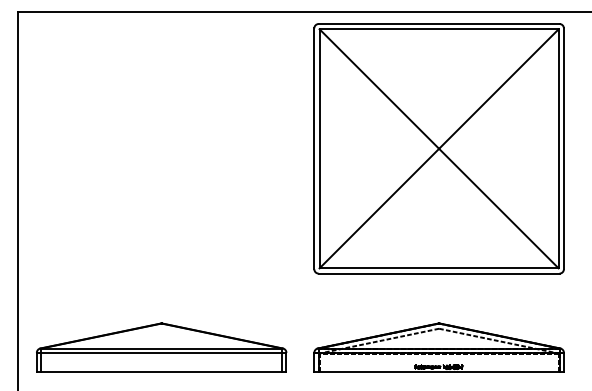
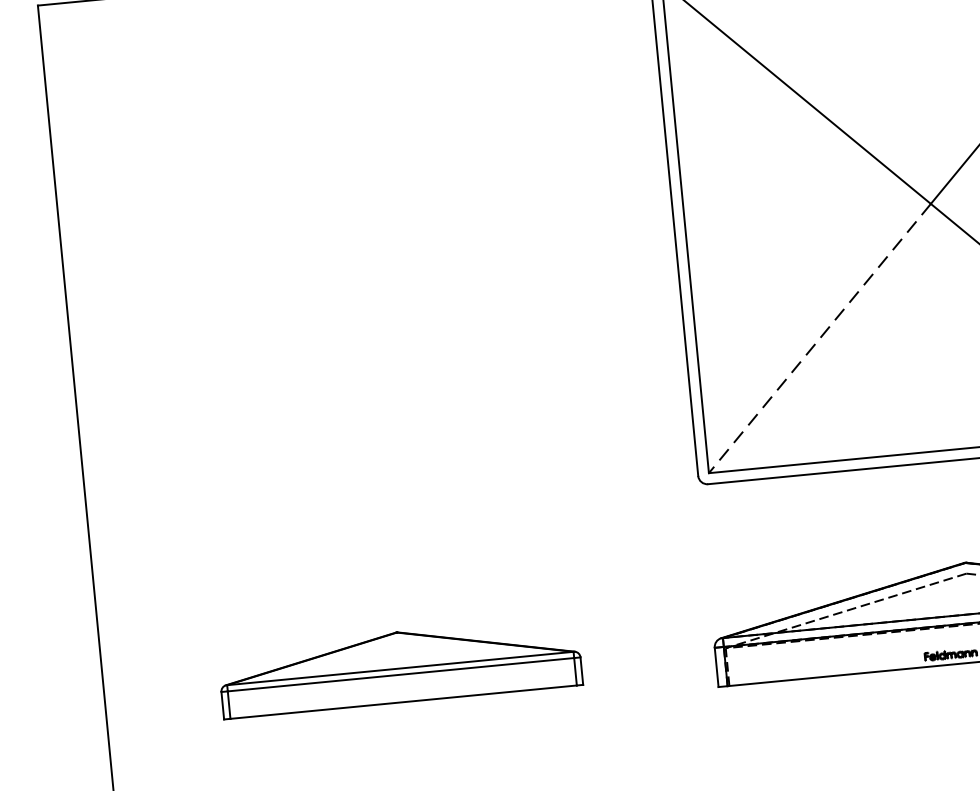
line: (379, 208) -> (820, 338), solid -> dashed
part: (161, 347) -> (399, 667), size x0.7

